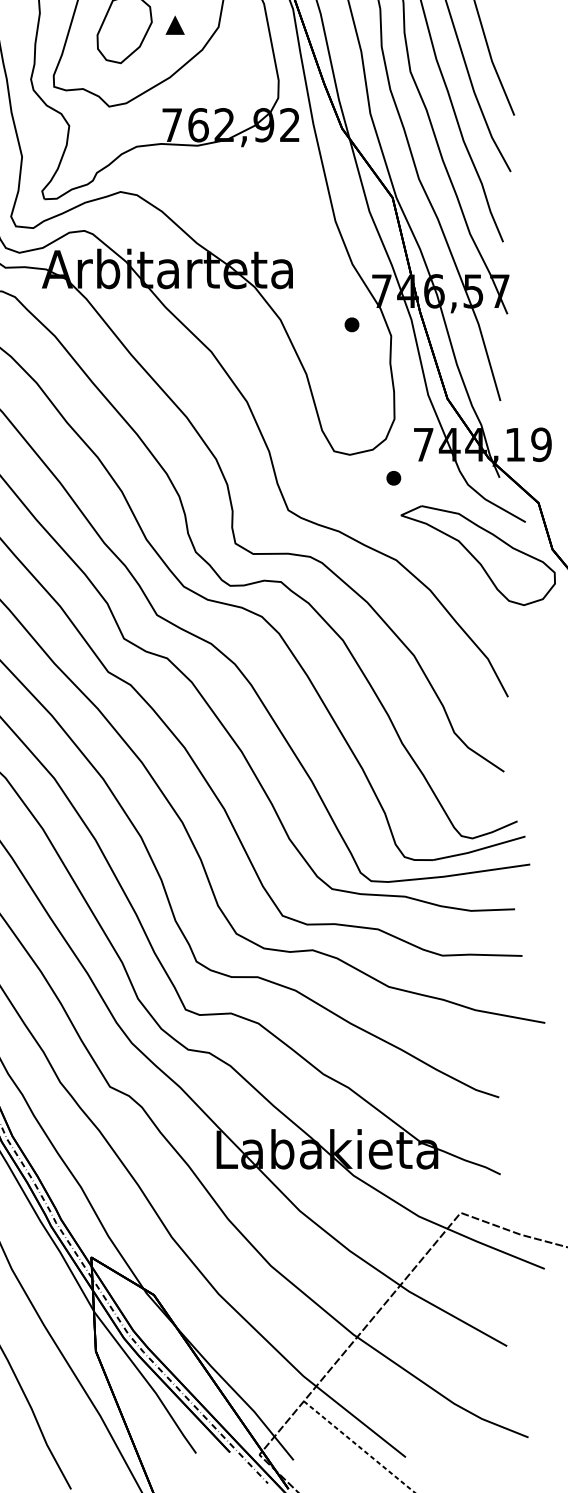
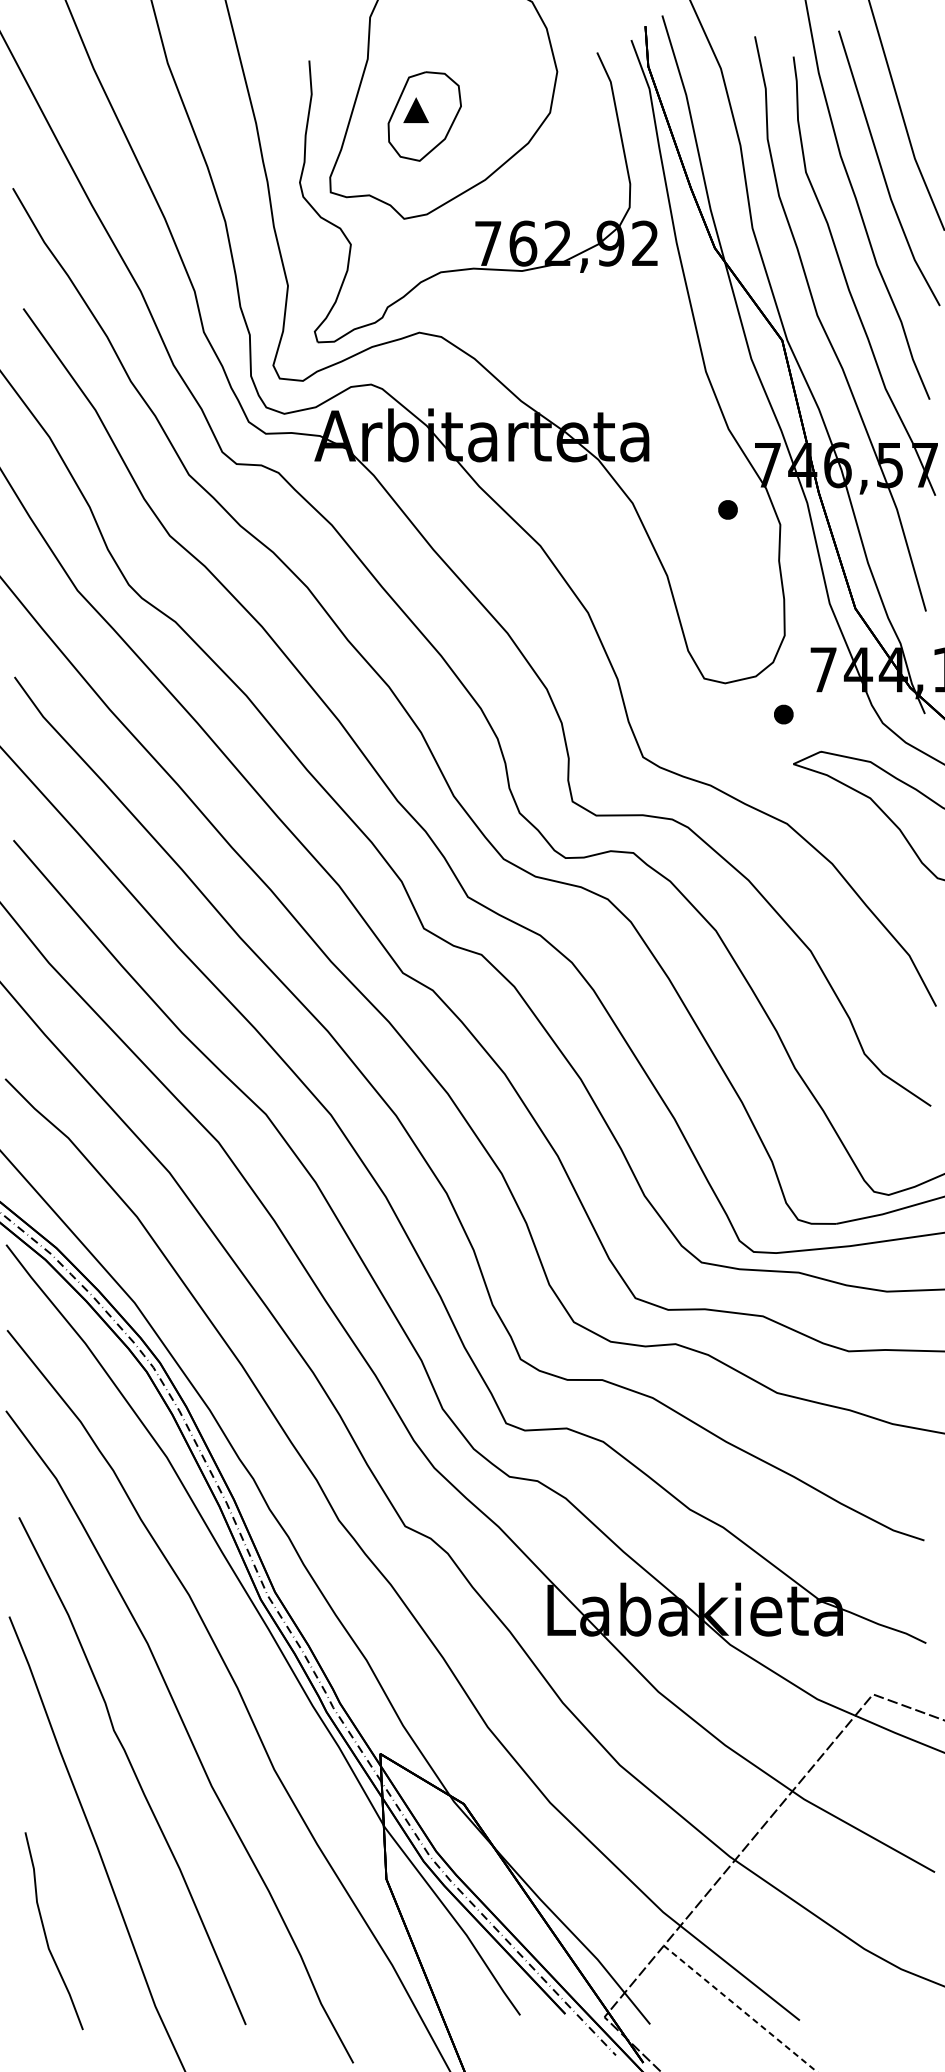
part: (174, 24) -> (415, 109), moved

